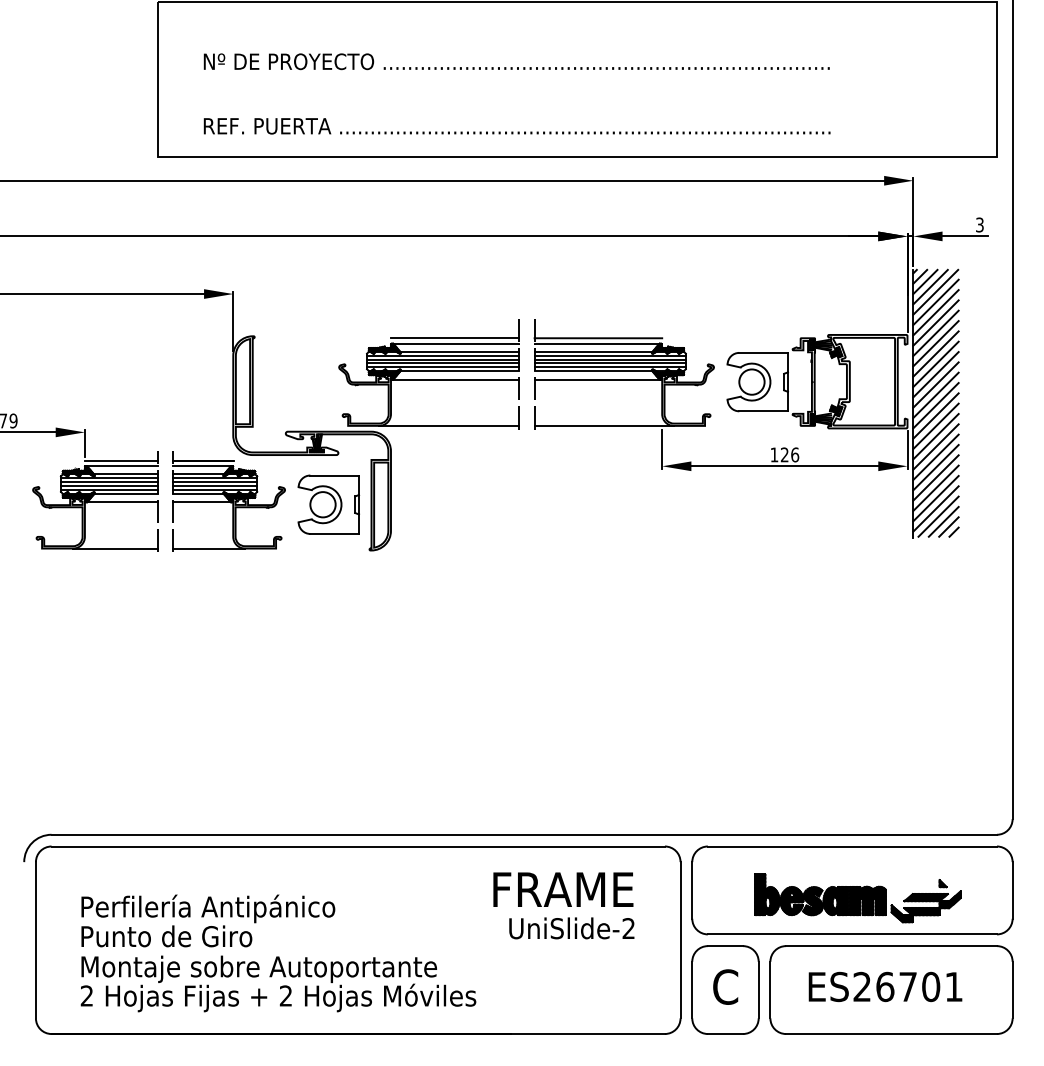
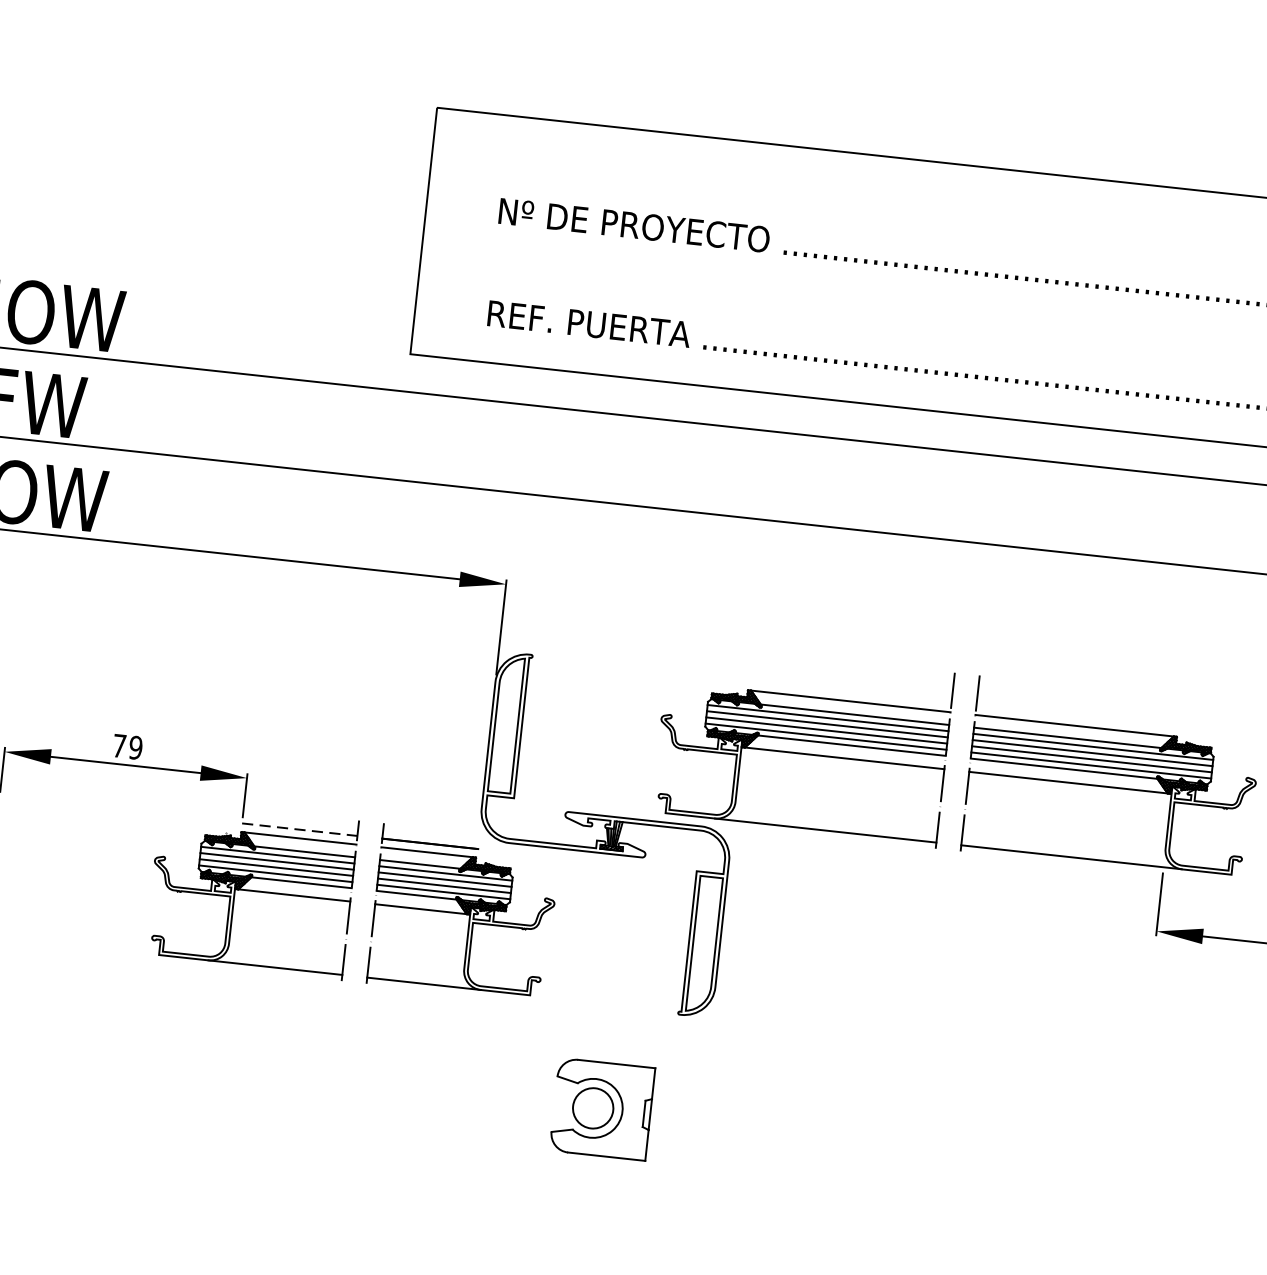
line: (454, 338) -> (849, 692), removed
line: (598, 338) -> (1077, 717), removed
line: (121, 460) -> (300, 829), solid -> dashed
part: (328, 504) -> (601, 1108), moved

